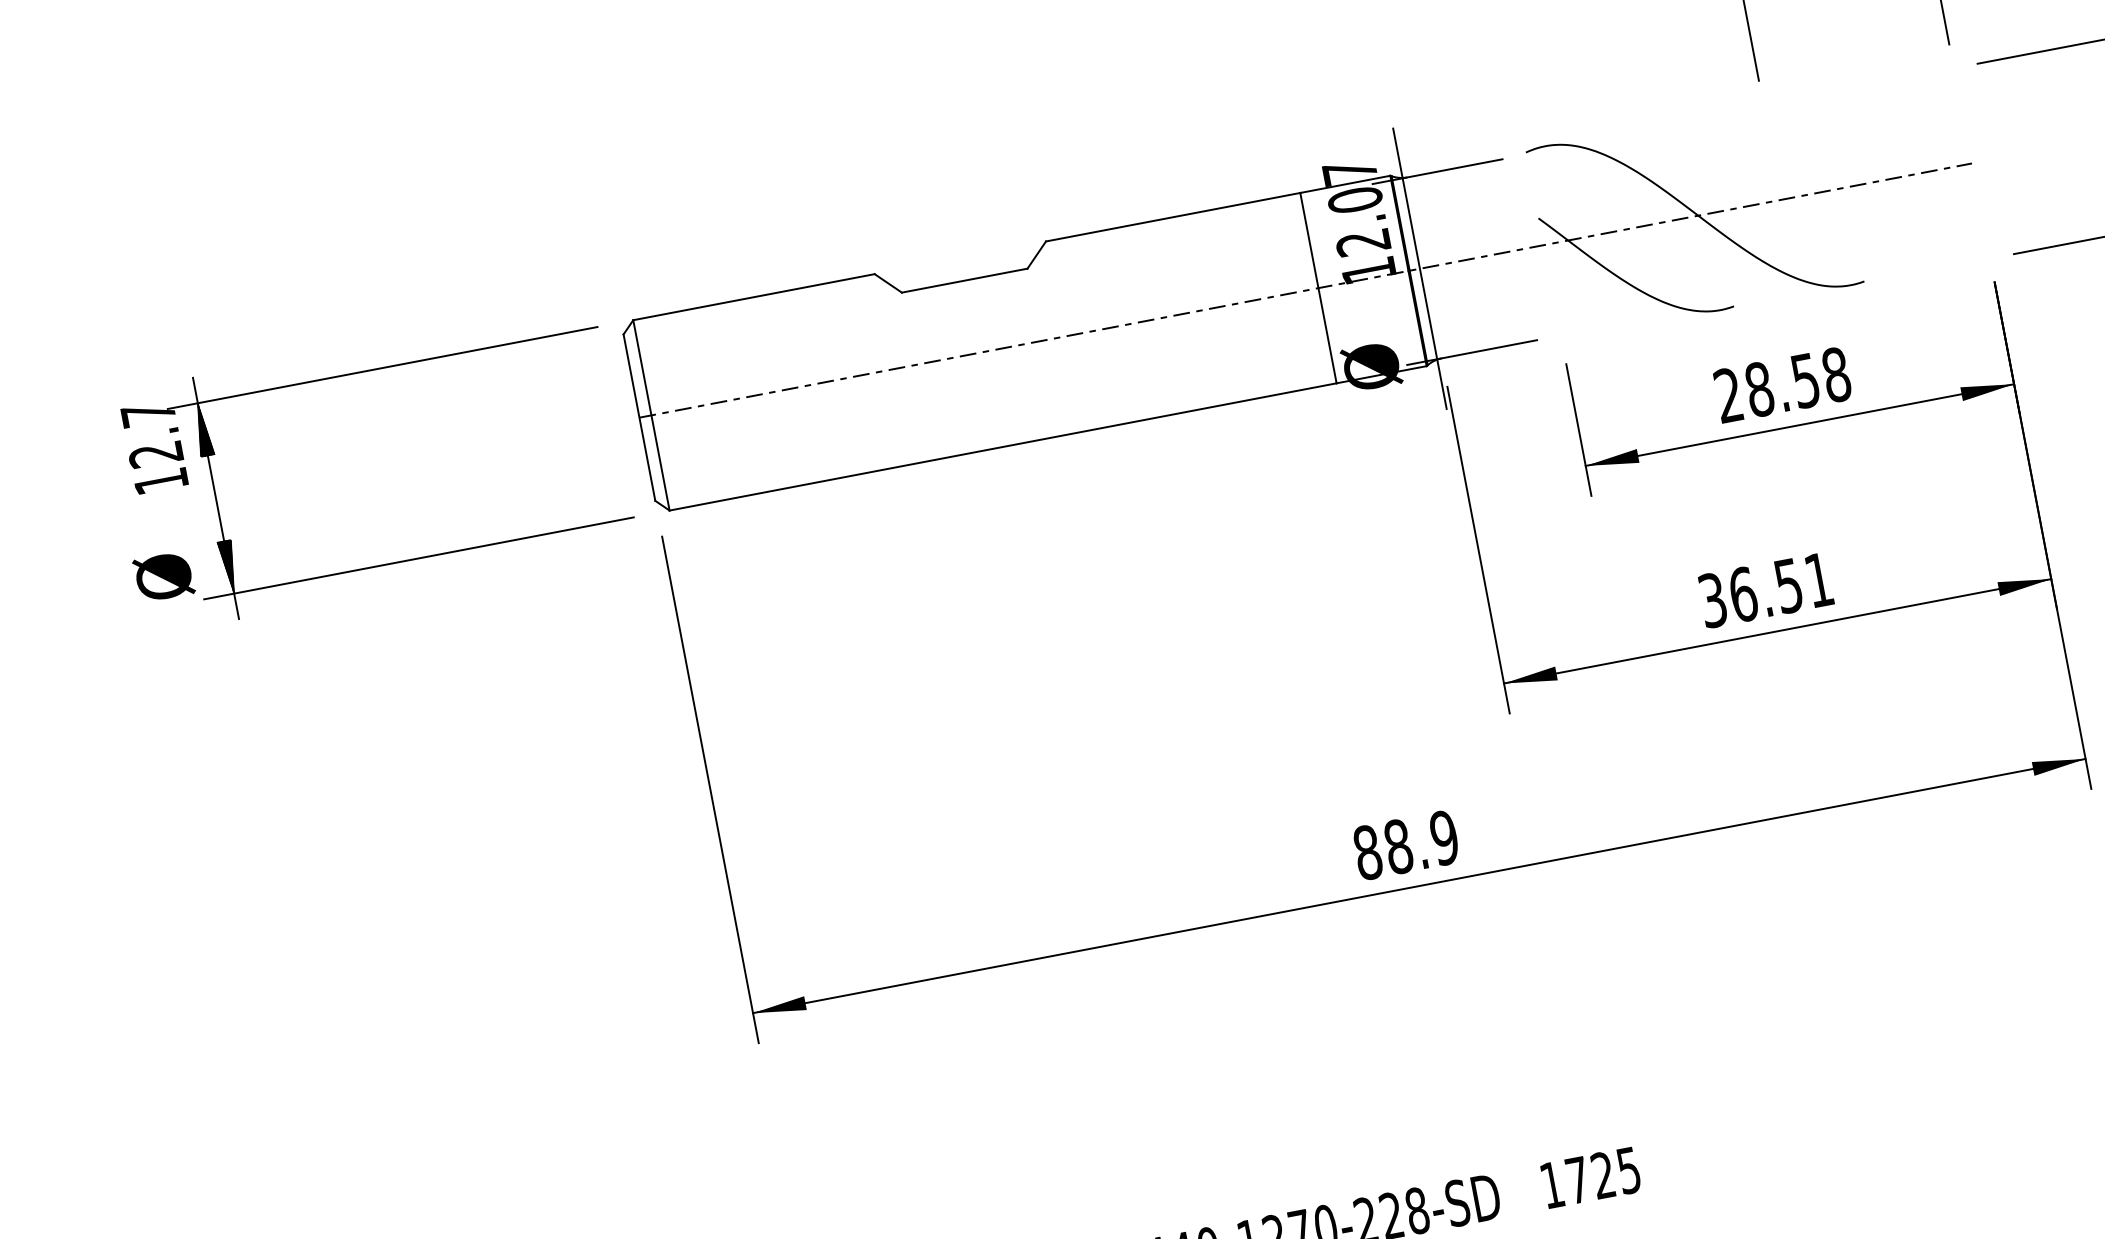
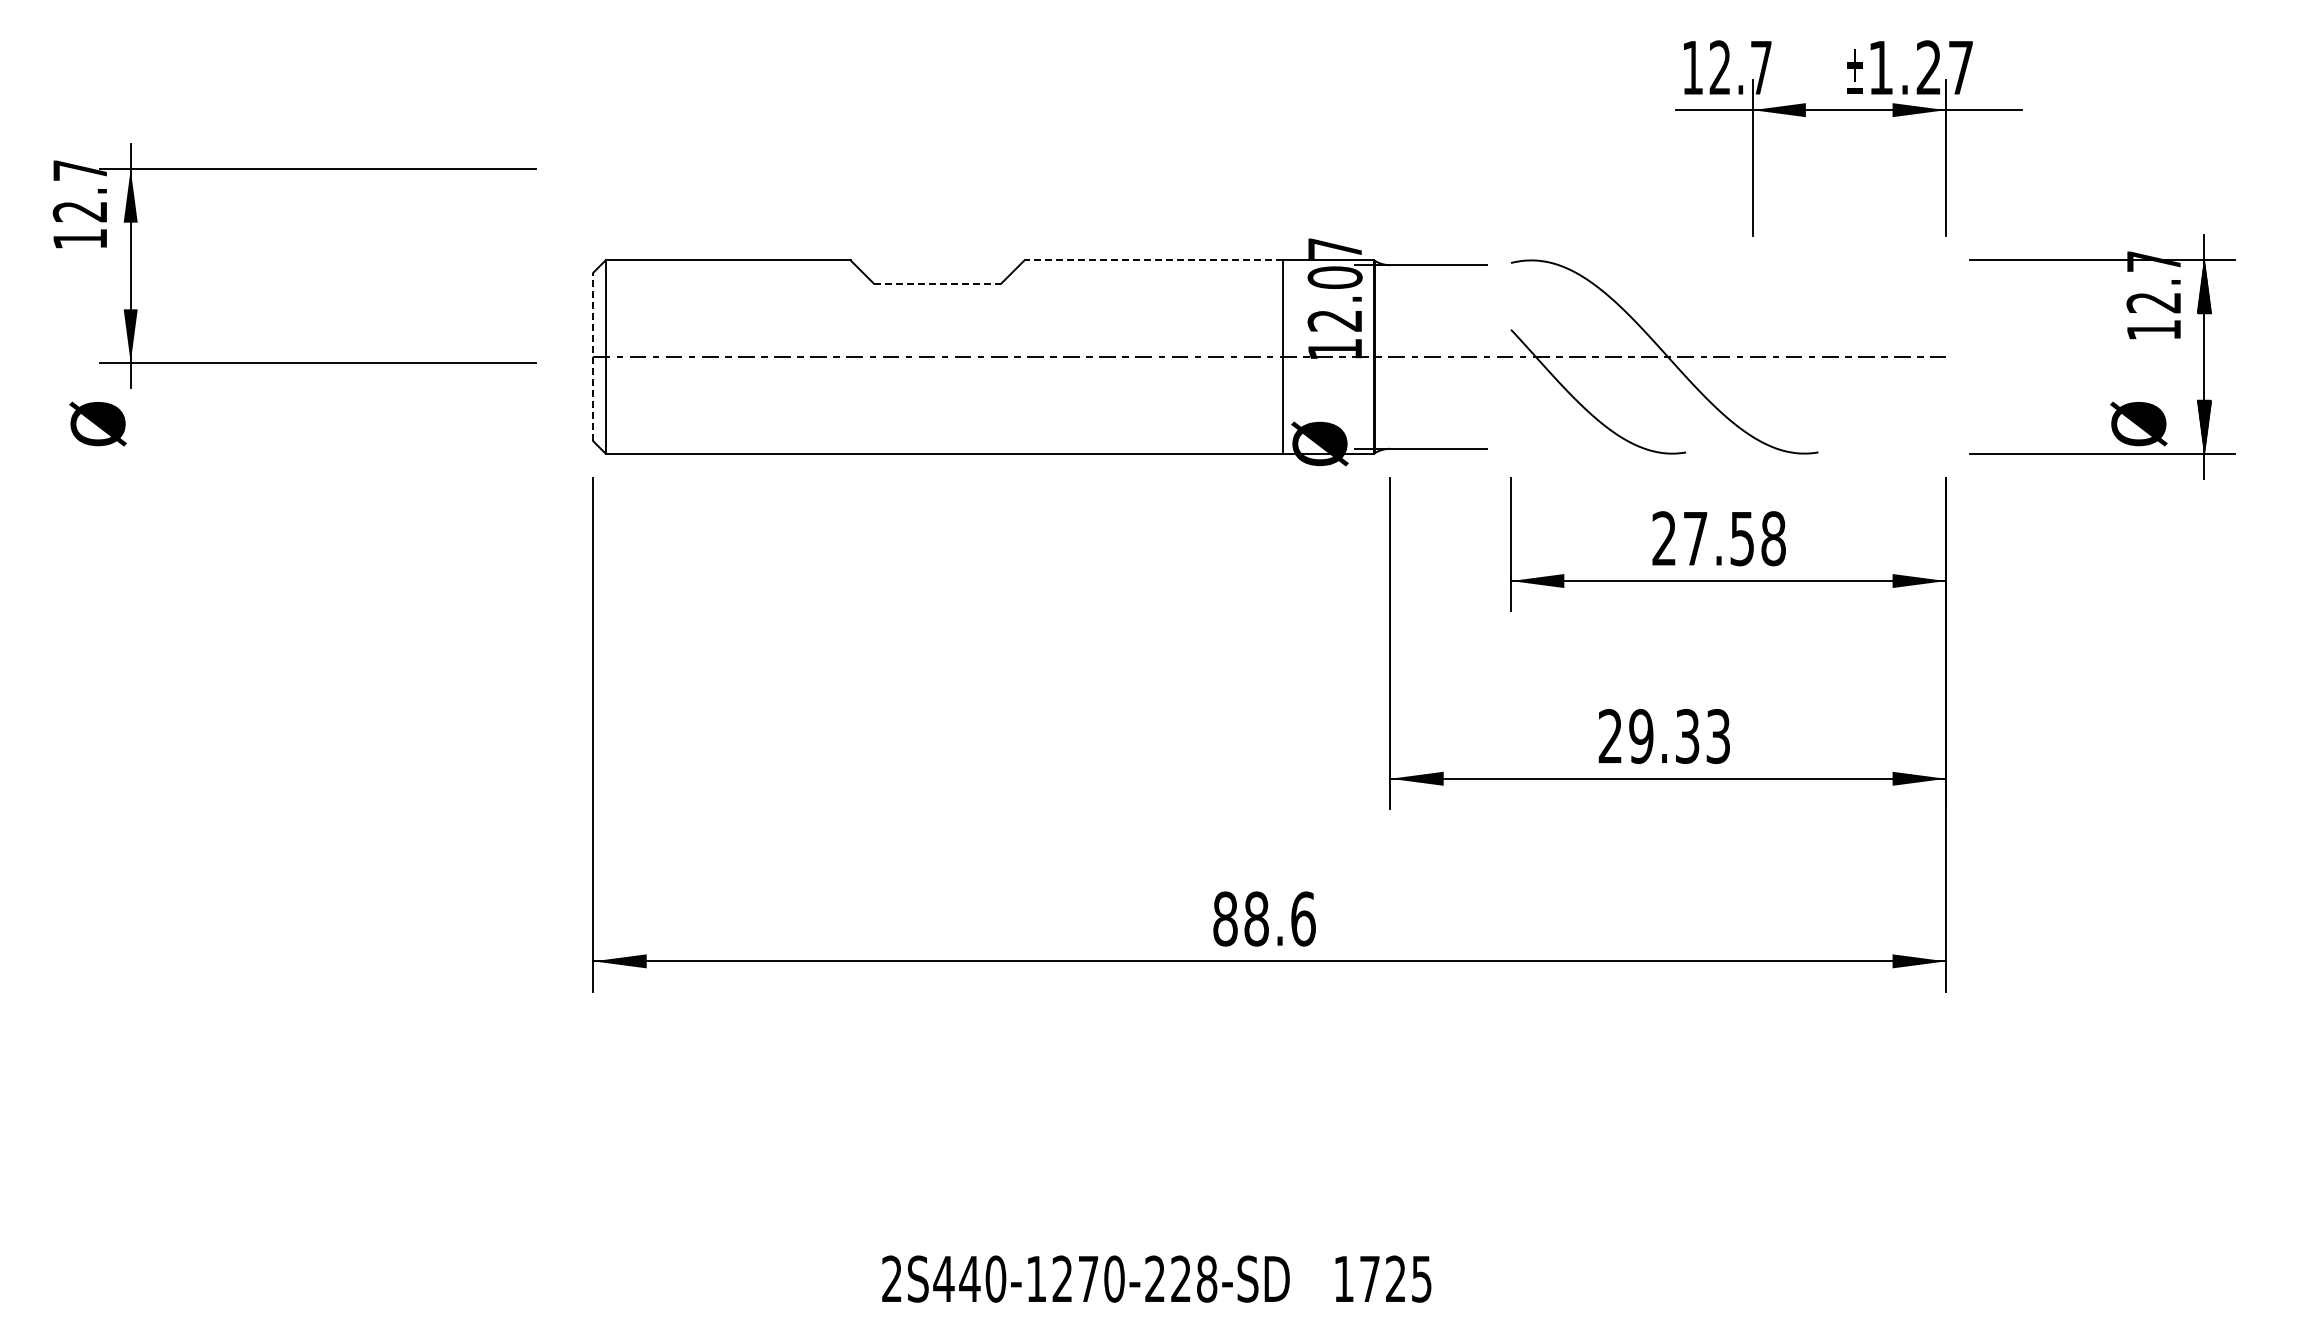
line: (1173, 217) -> (1153, 260), solid -> dashed
line: (1419, 268) -> (1385, 356), removed
line: (964, 280) -> (937, 283), solid -> dashed
part: (359, 372) -> (294, 169), moved
text: (1759, 389) -> (1695, 538), 28.58 -> 27.58
line: (639, 417) -> (593, 356), solid -> dashed
text: (1765, 590) -> (1663, 736), 36.51 -> 29.33
text: (1444, 837) -> (1303, 918), 88.9 -> 88.6

